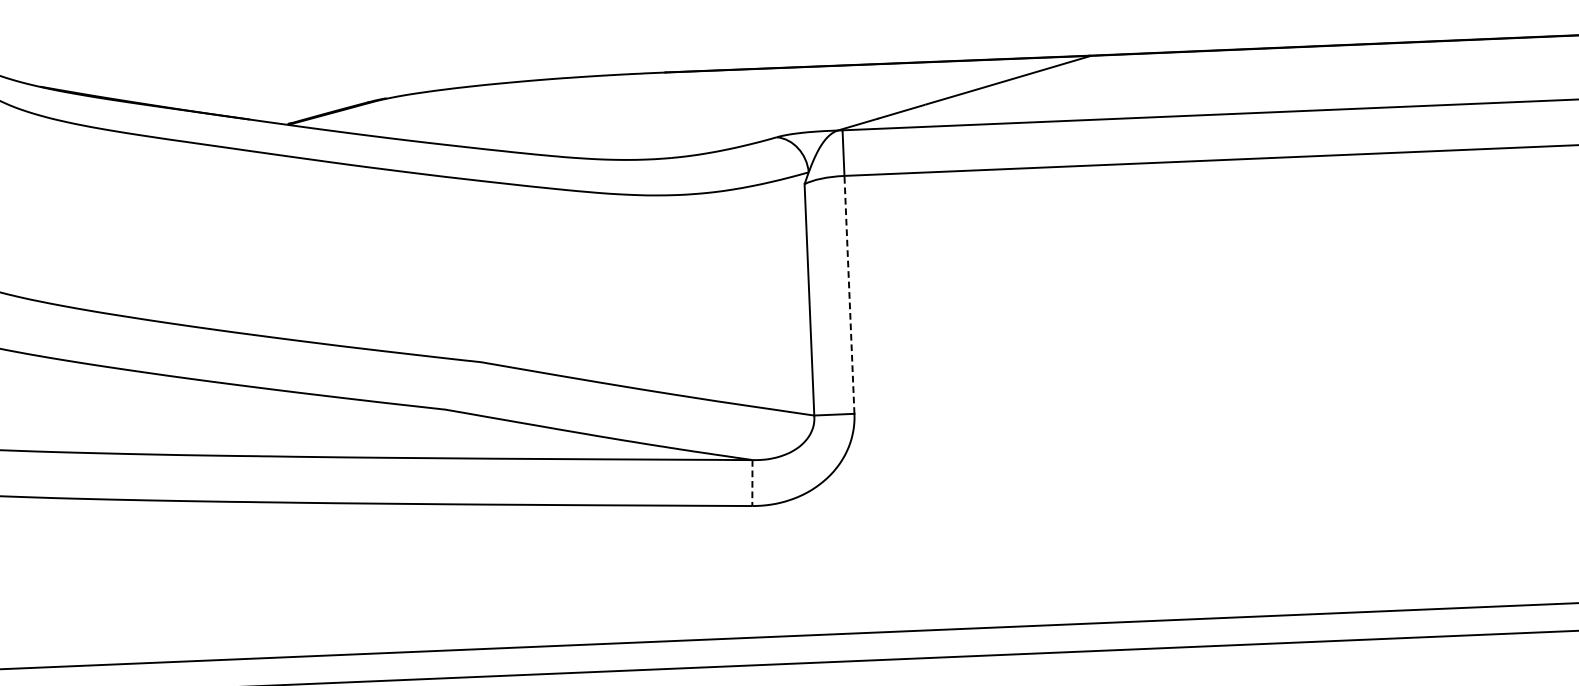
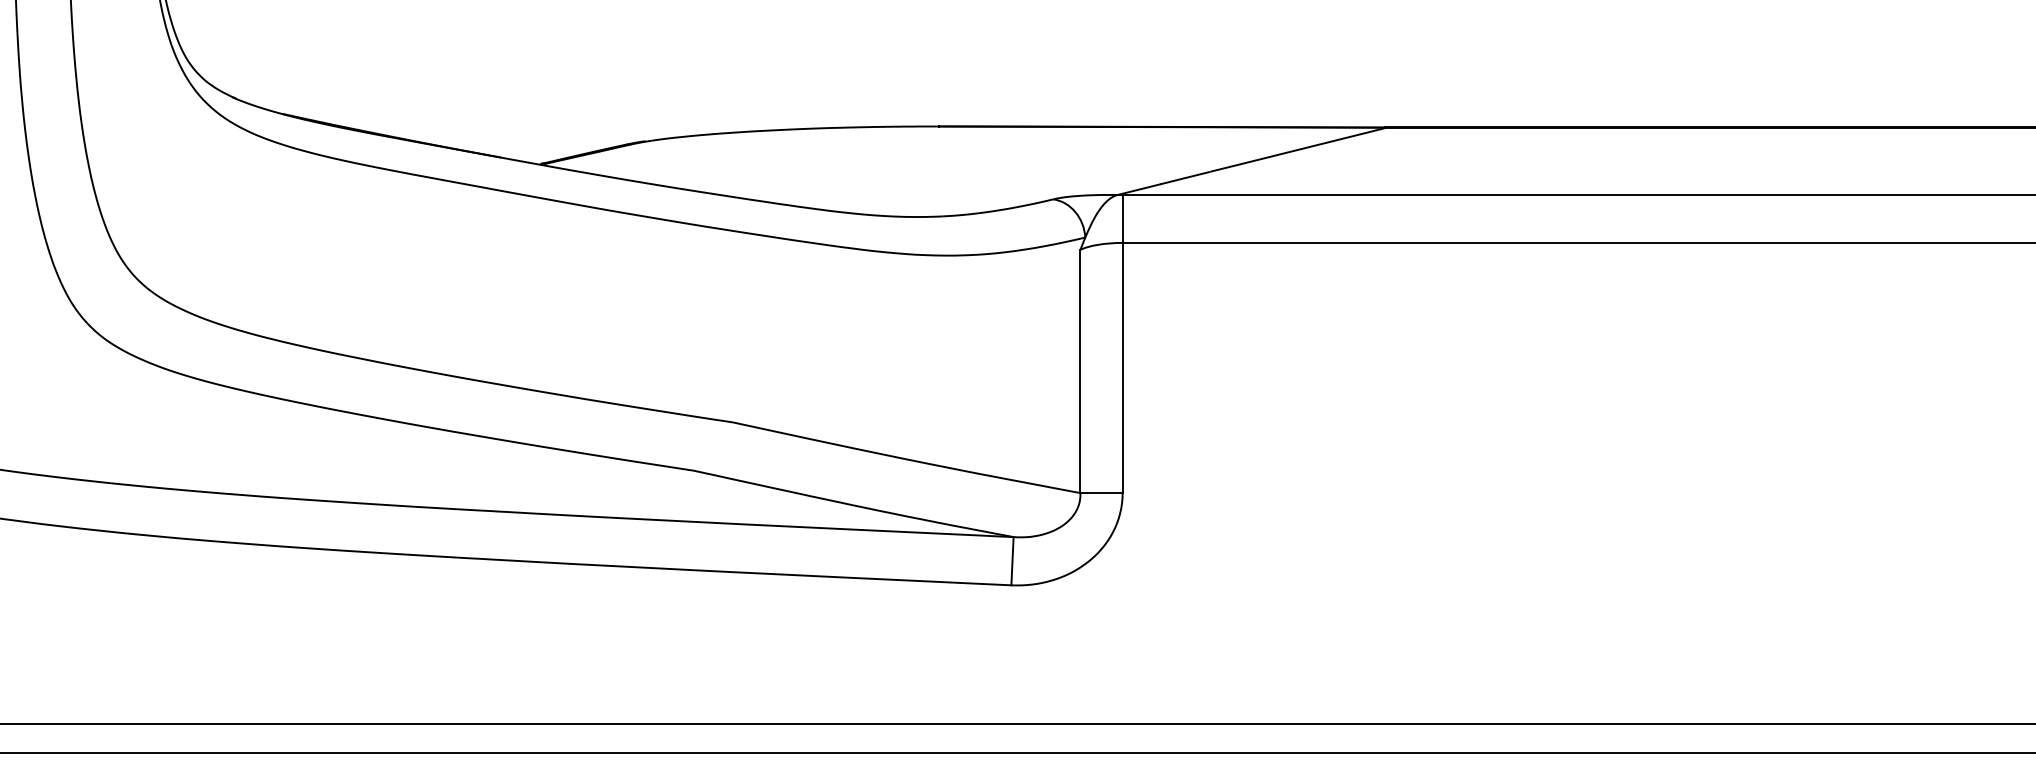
line: (849, 294) -> (1122, 367), dashed -> solid
line: (752, 483) -> (1012, 561), dashed -> solid

